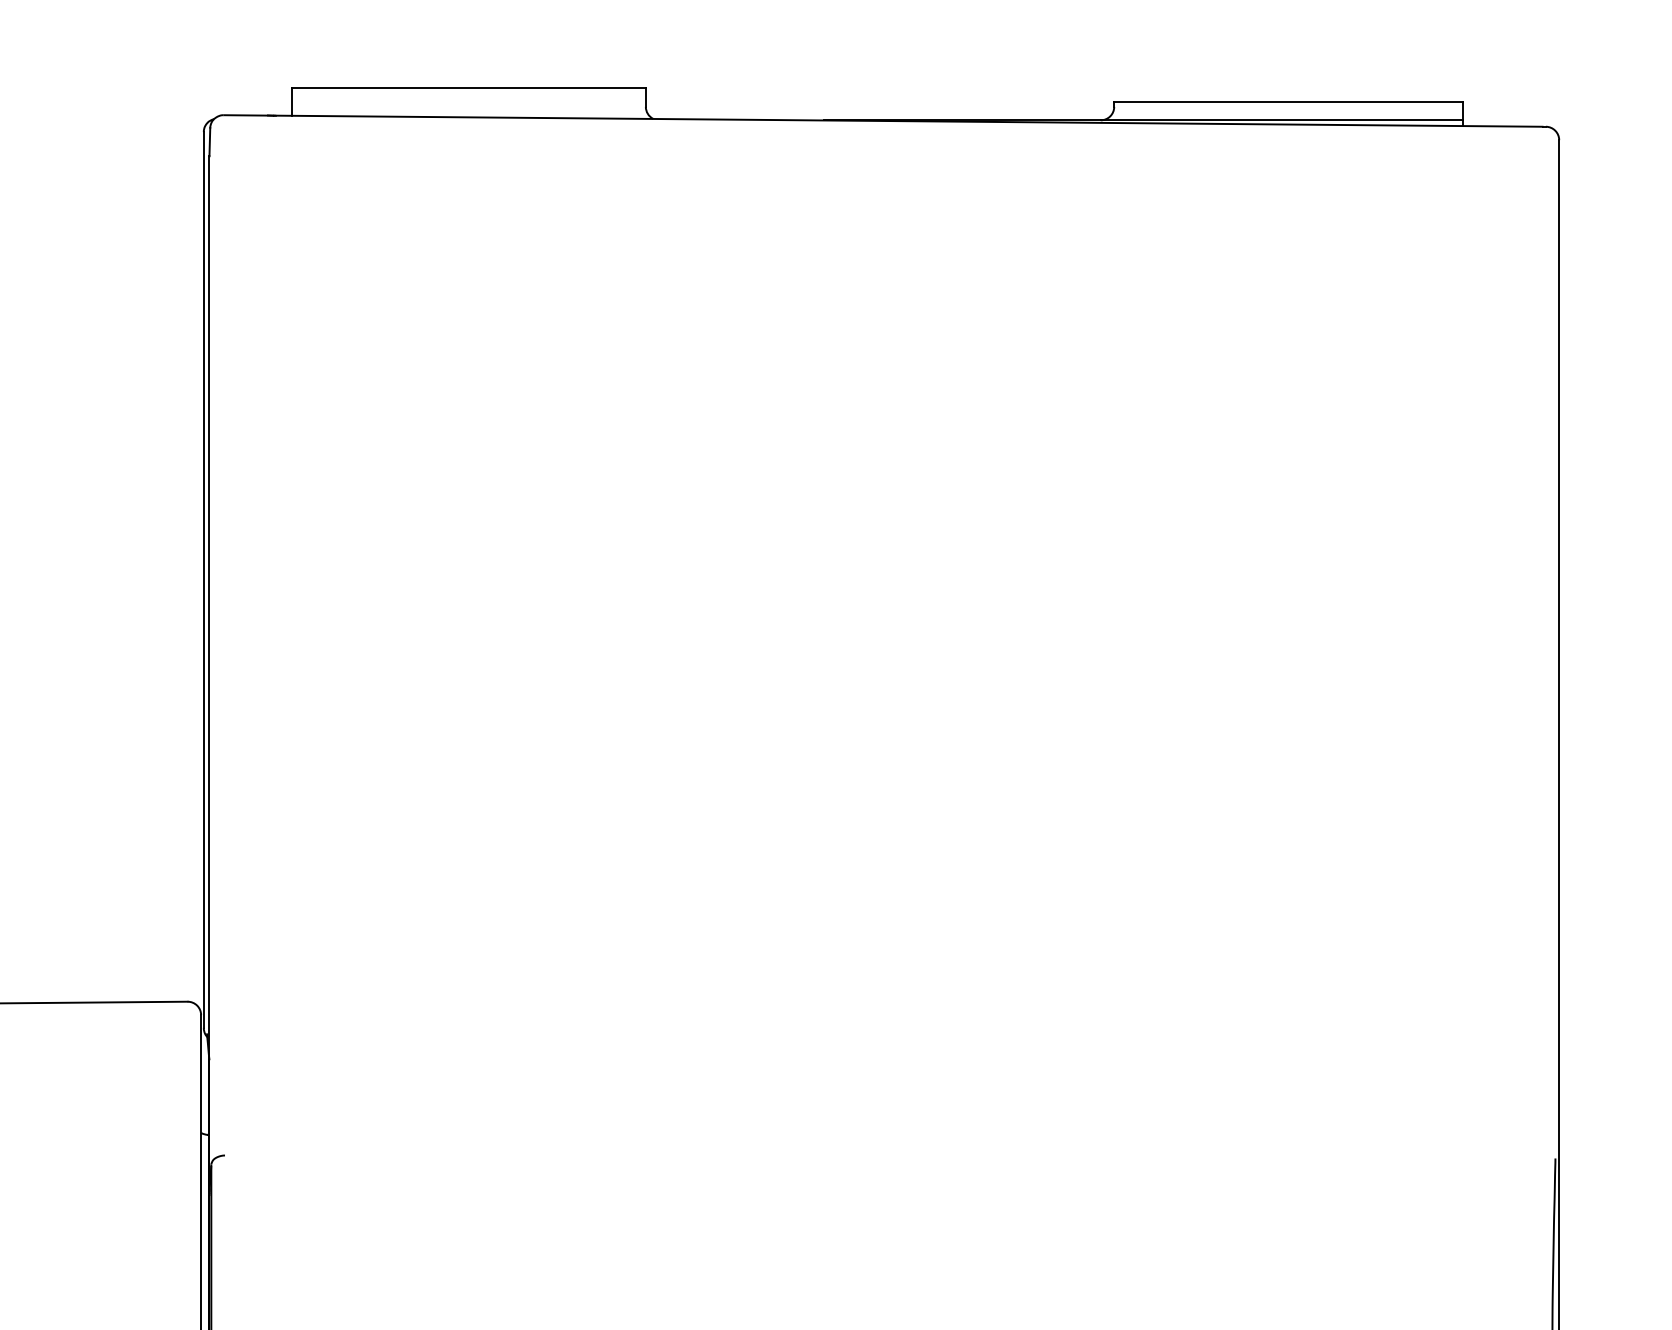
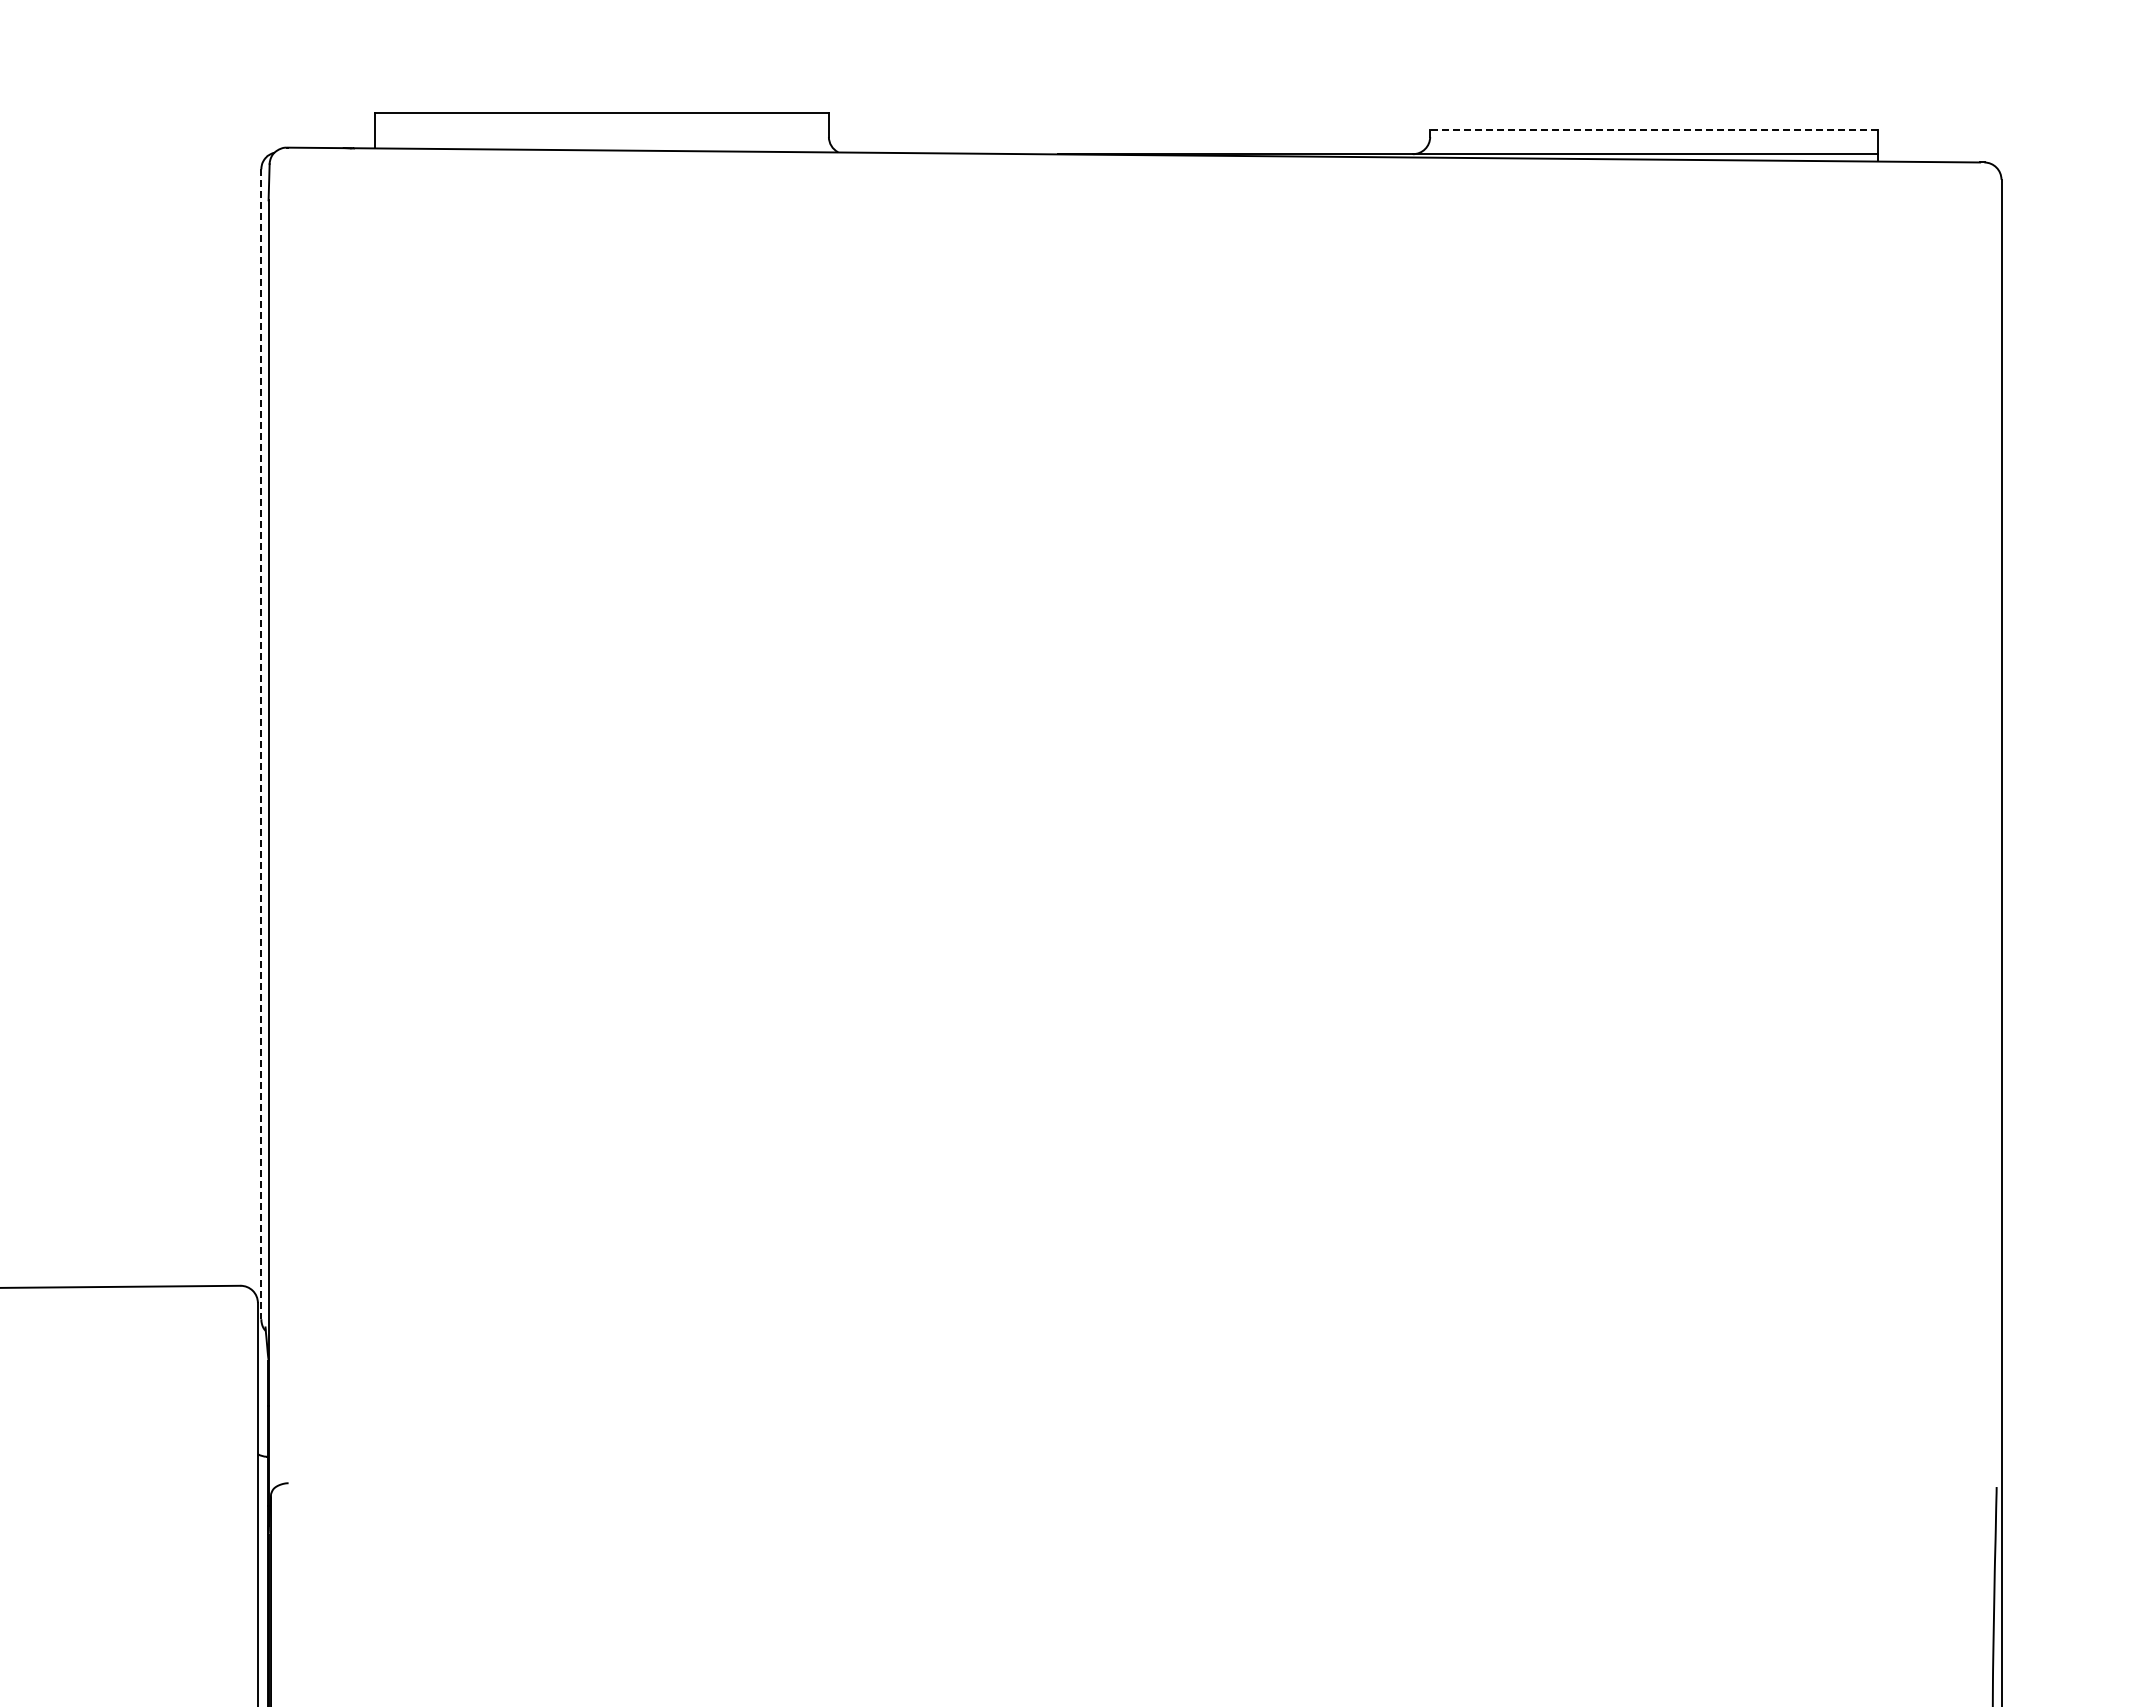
line: (1288, 101) -> (1654, 130), solid -> dashed
line: (203, 580) -> (261, 744), solid -> dashed

